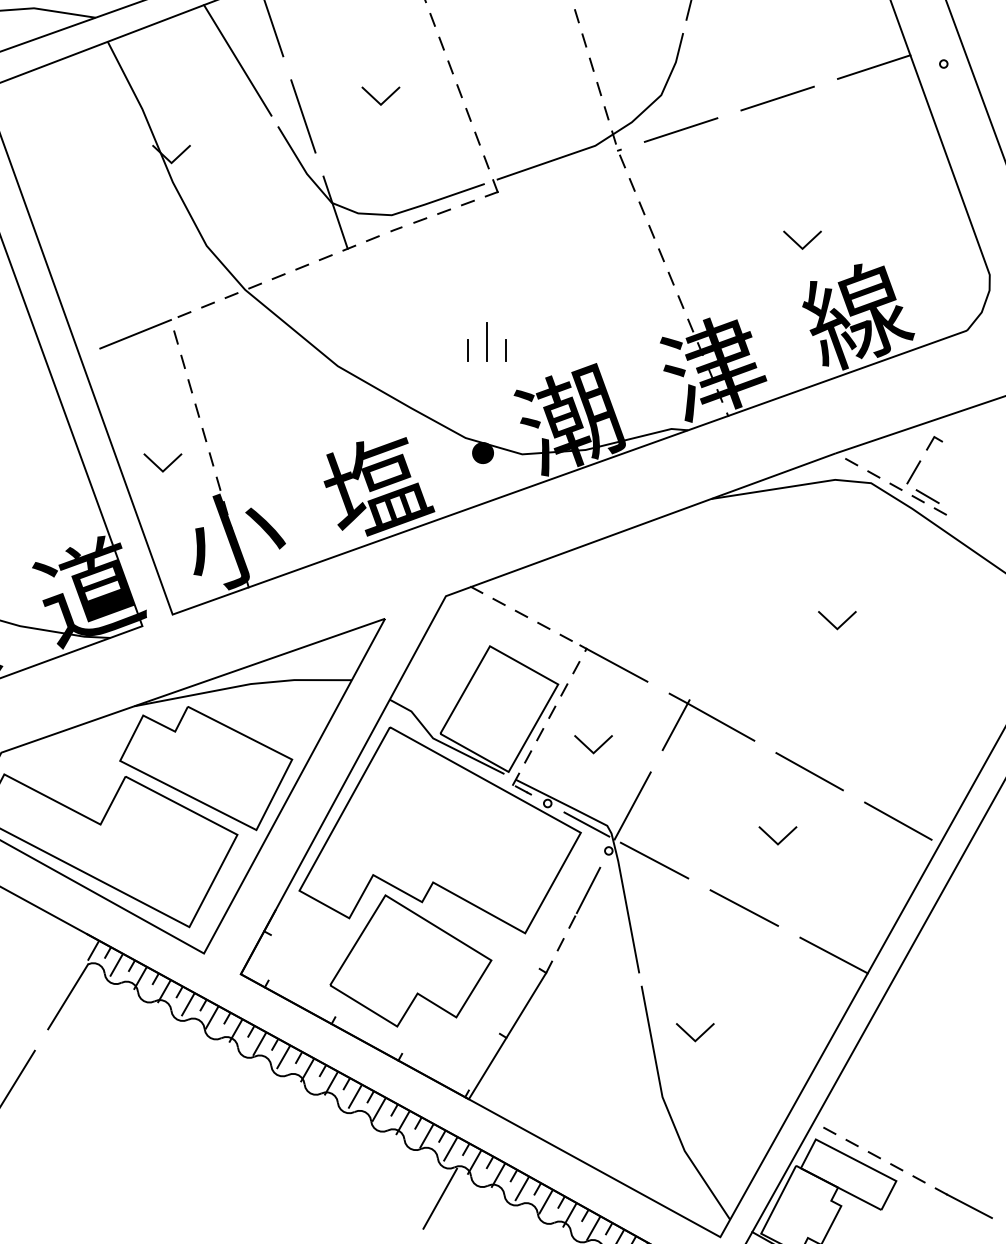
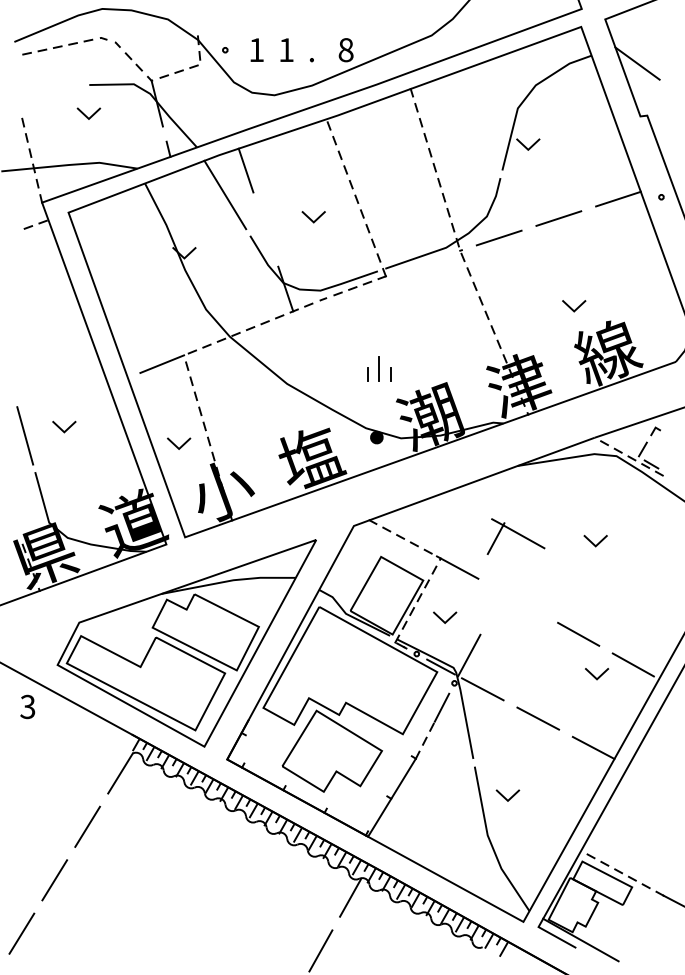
line: (302, 116) -> (265, 229), removed
part: (707, 721) -> (515, 536), moved
line: (781, 838) -> (599, 675), moved

